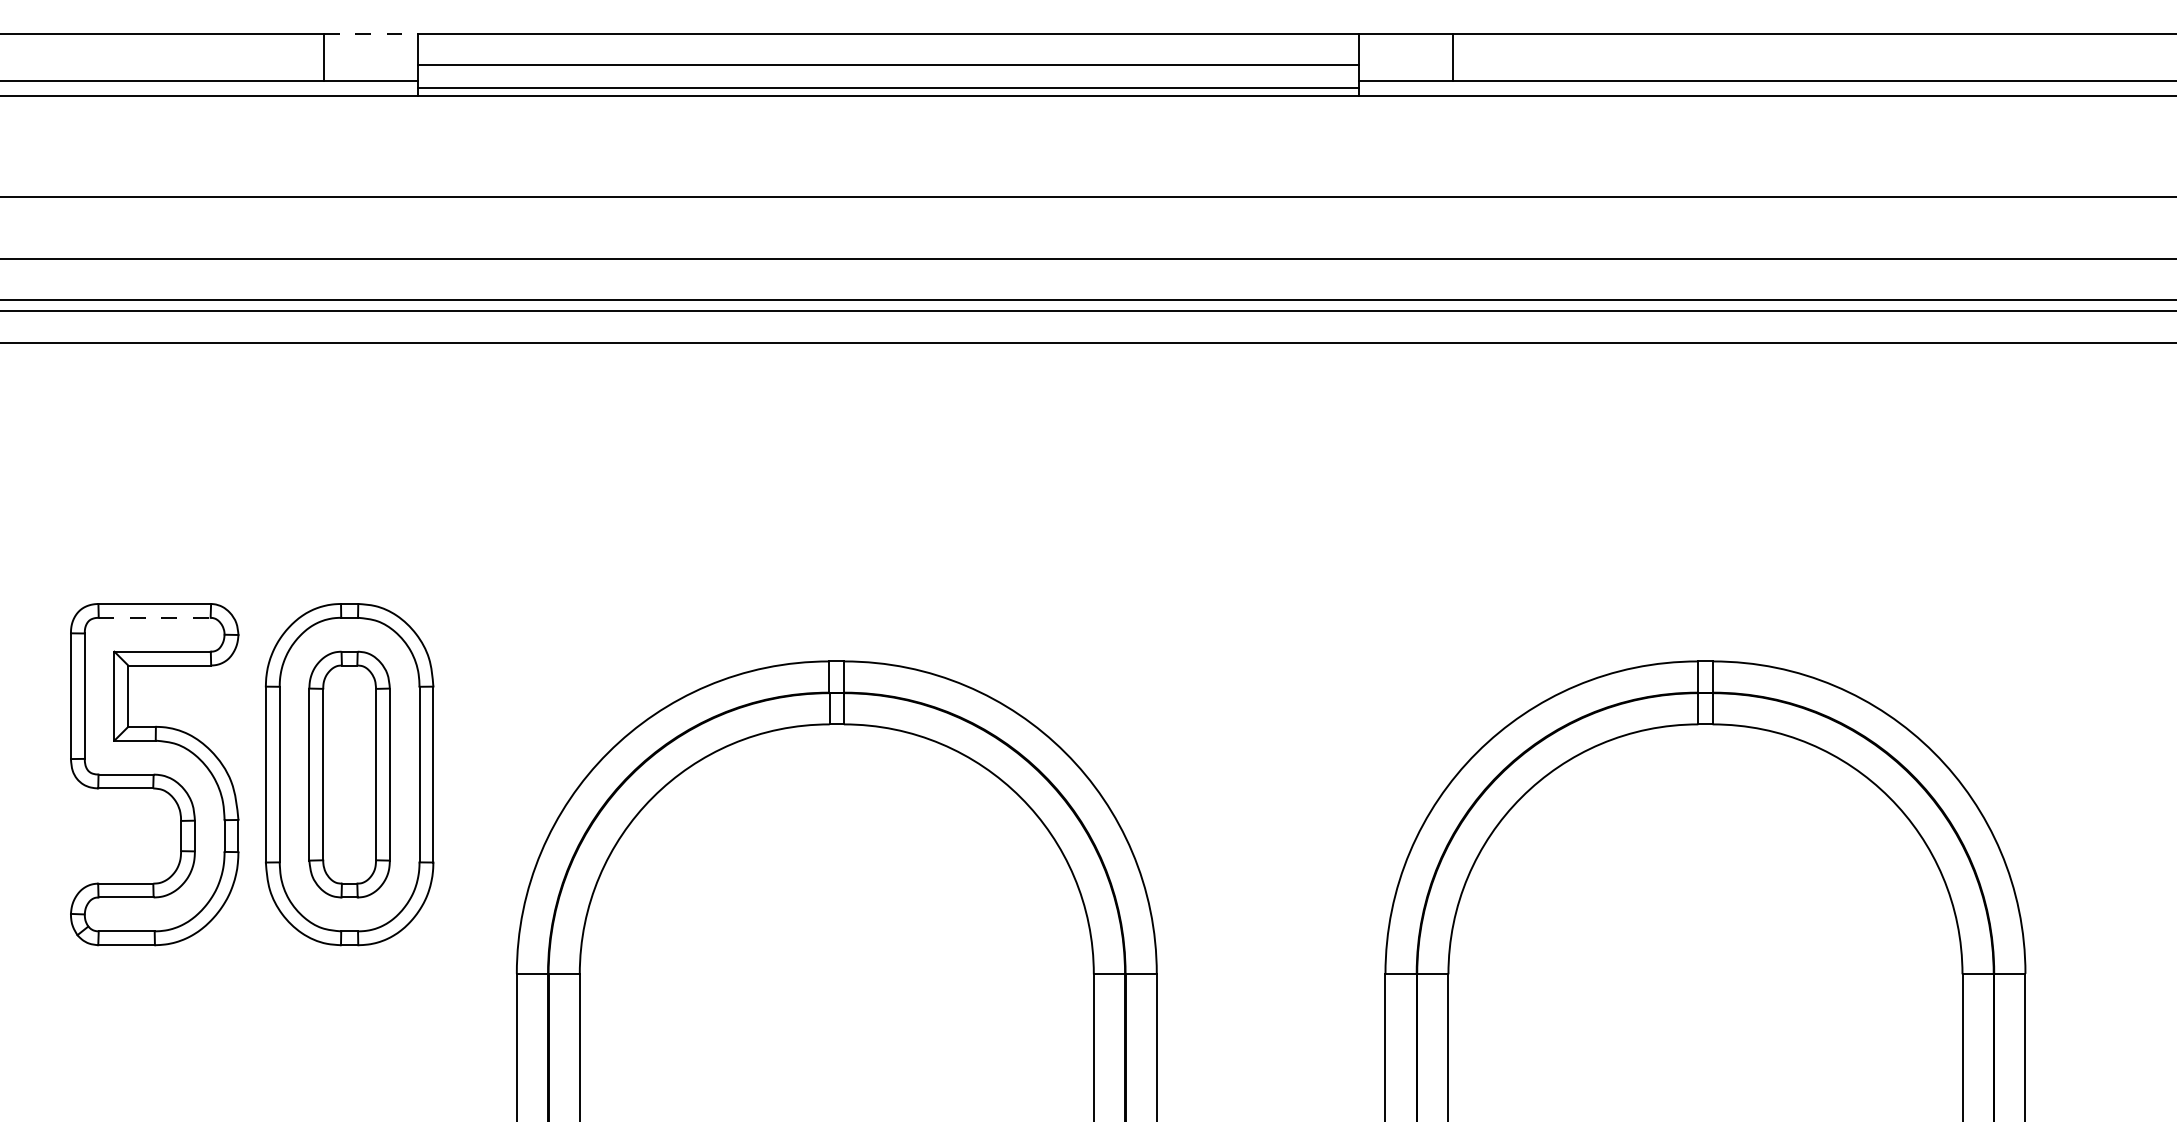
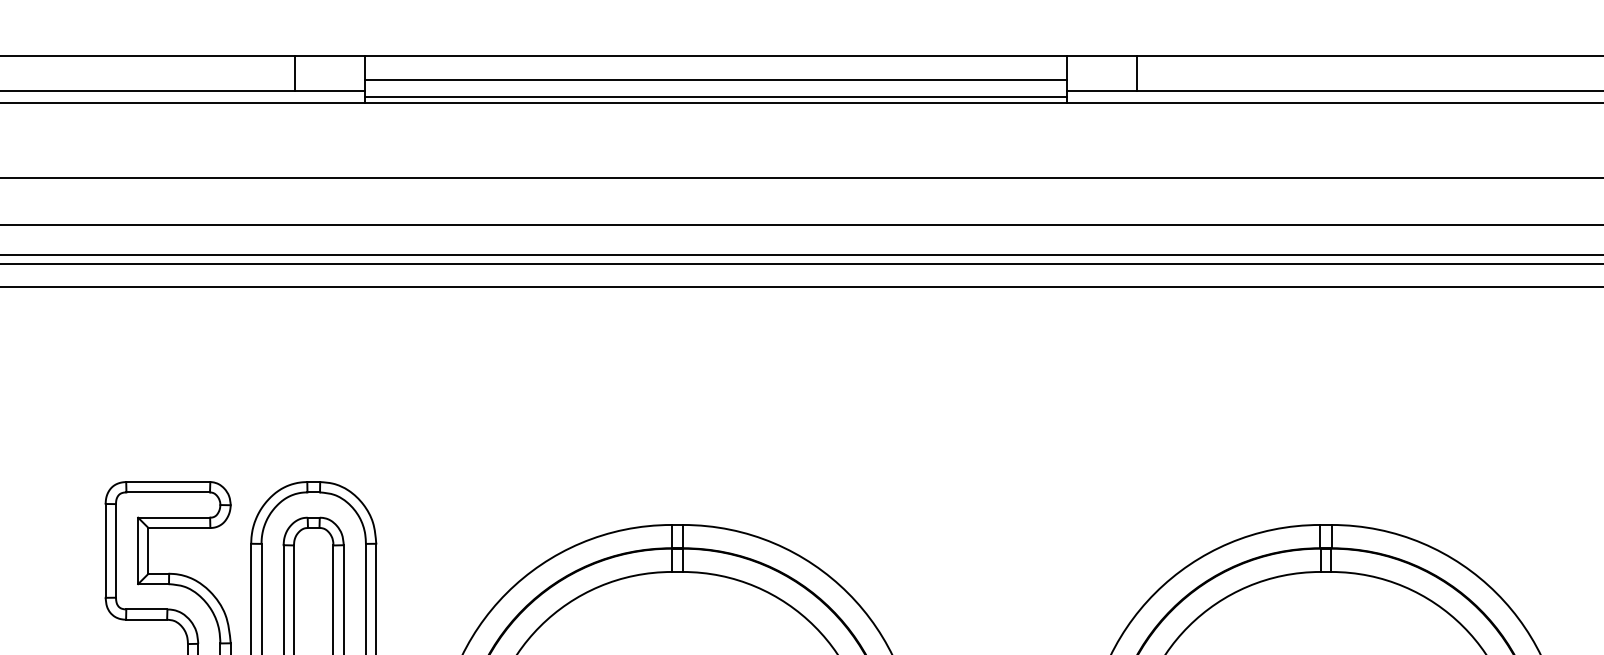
line: (371, 33) -> (330, 56), dashed -> solid
line: (154, 617) -> (168, 492), dashed -> solid

